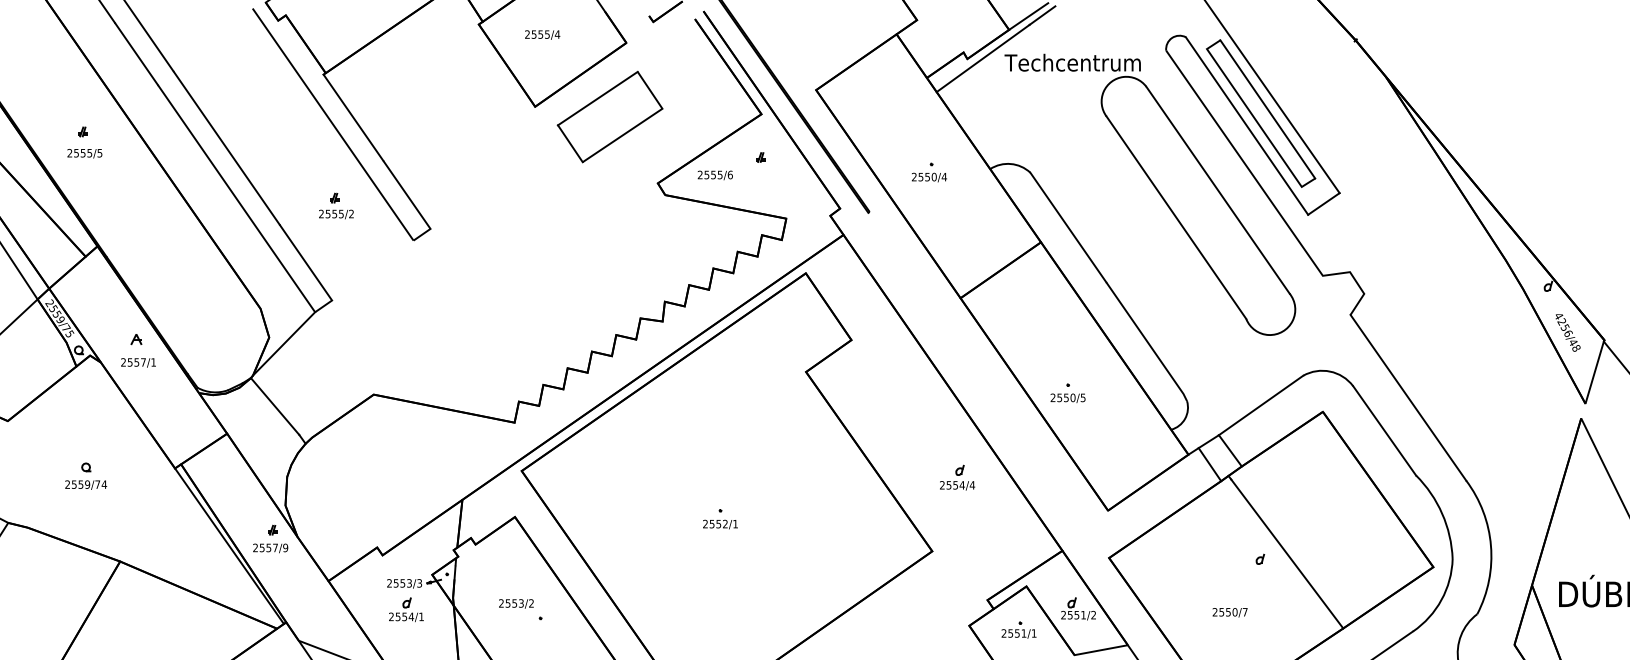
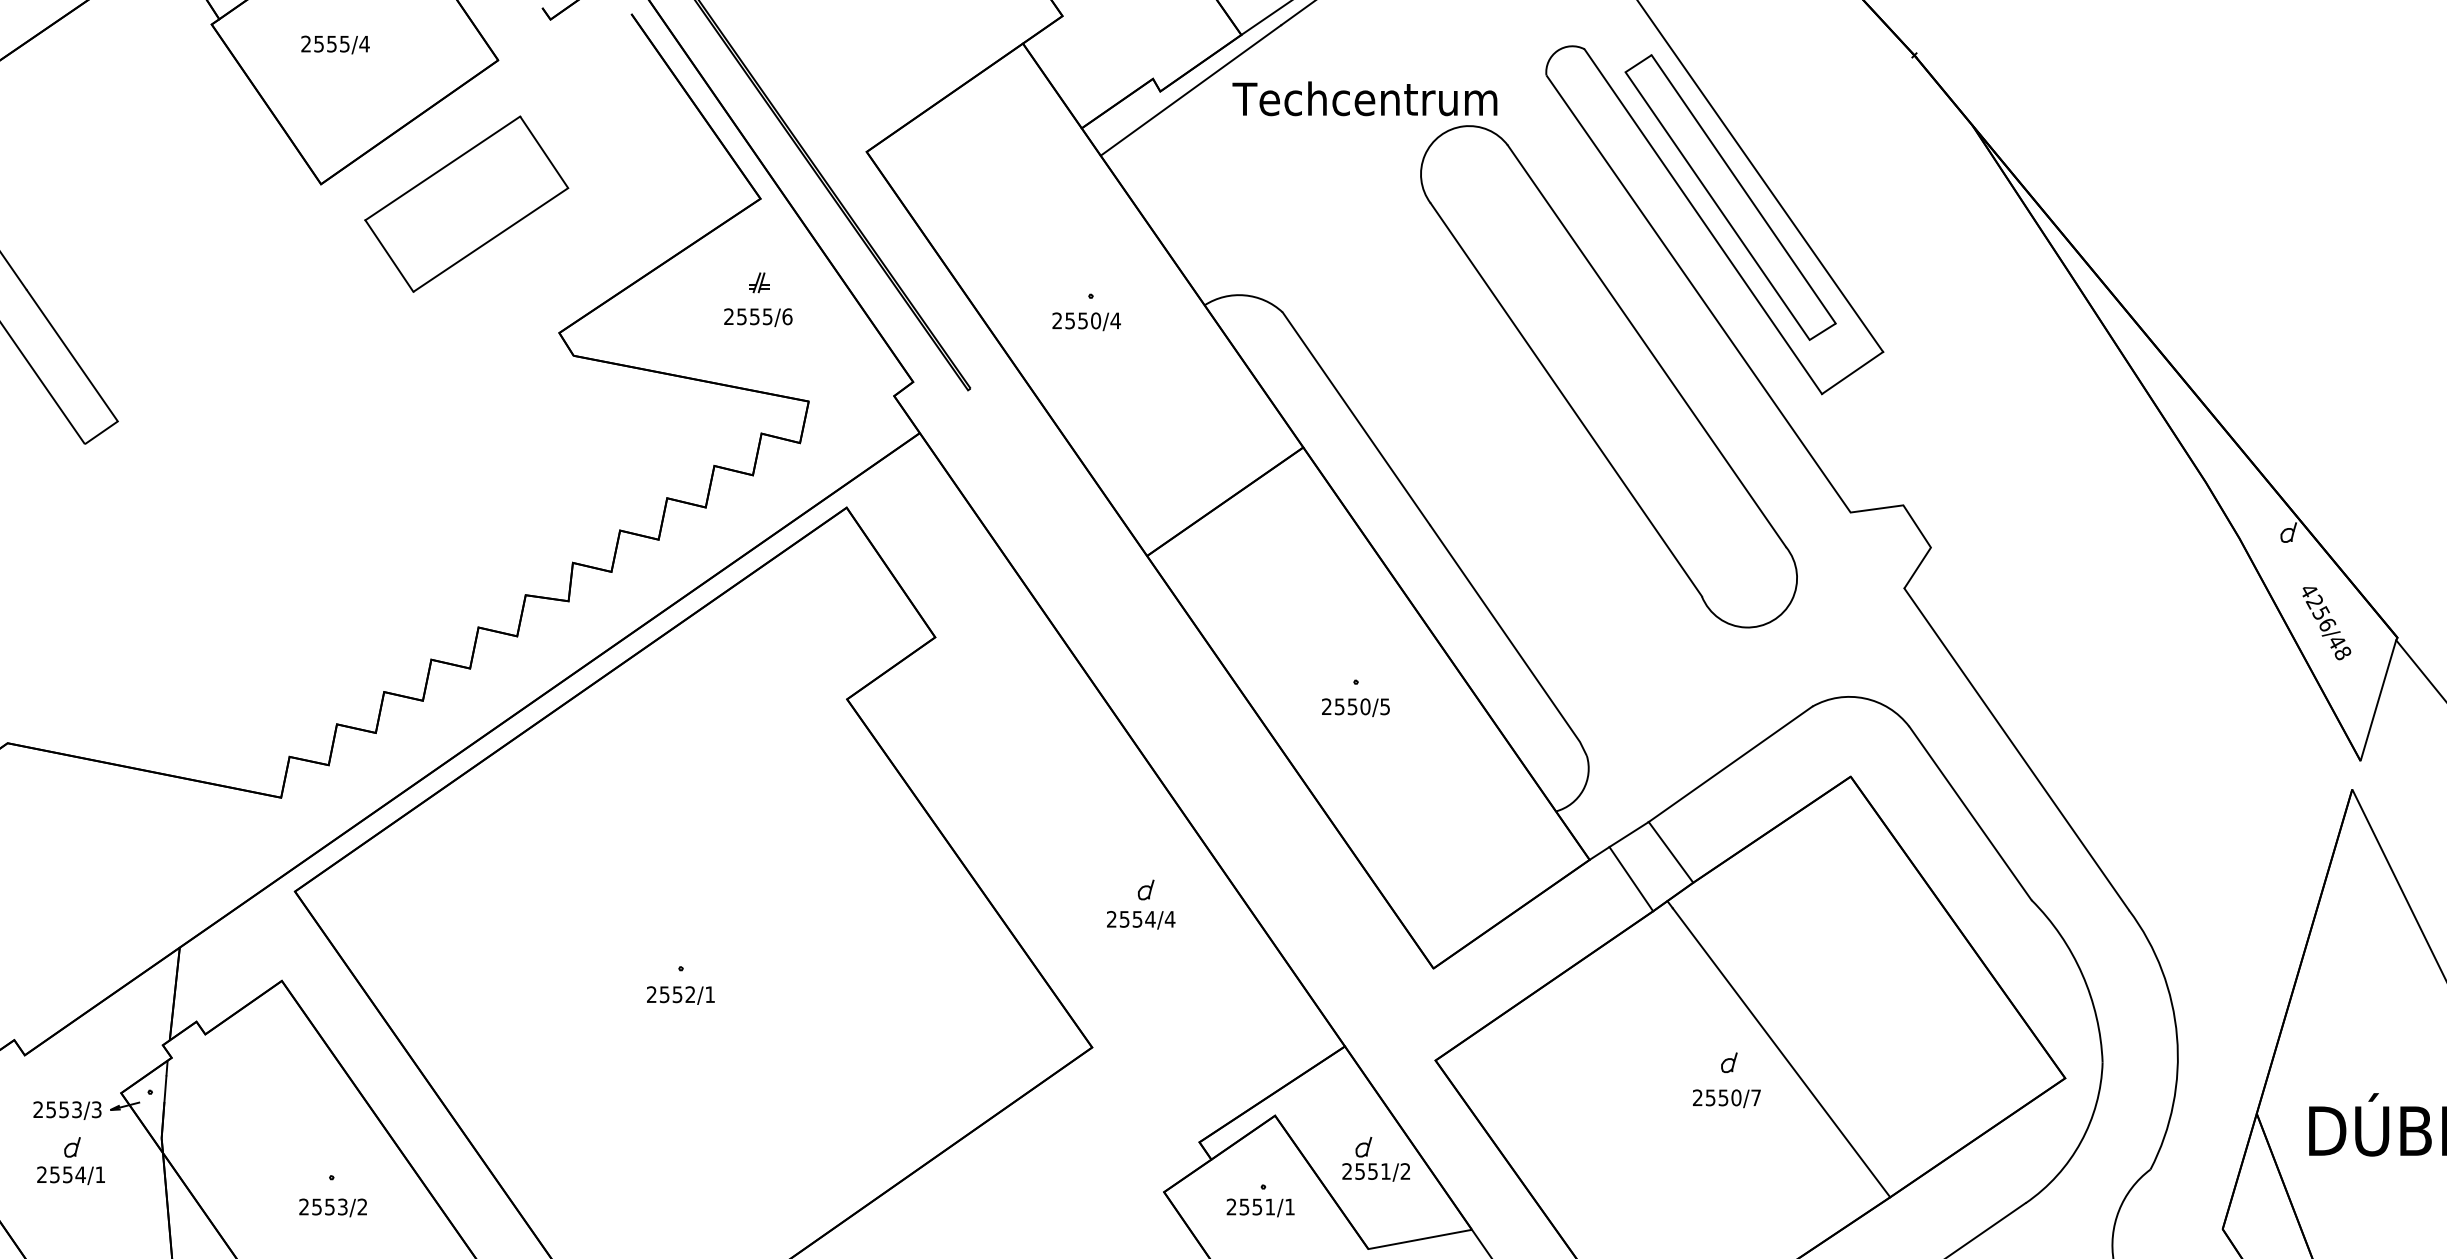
text: (714, 175) -> (756, 317), moved
part: (1067, 392) -> (1354, 696), moved
text: (516, 603) -> (333, 1207), moved
text: (1229, 612) -> (1725, 1098), moved

